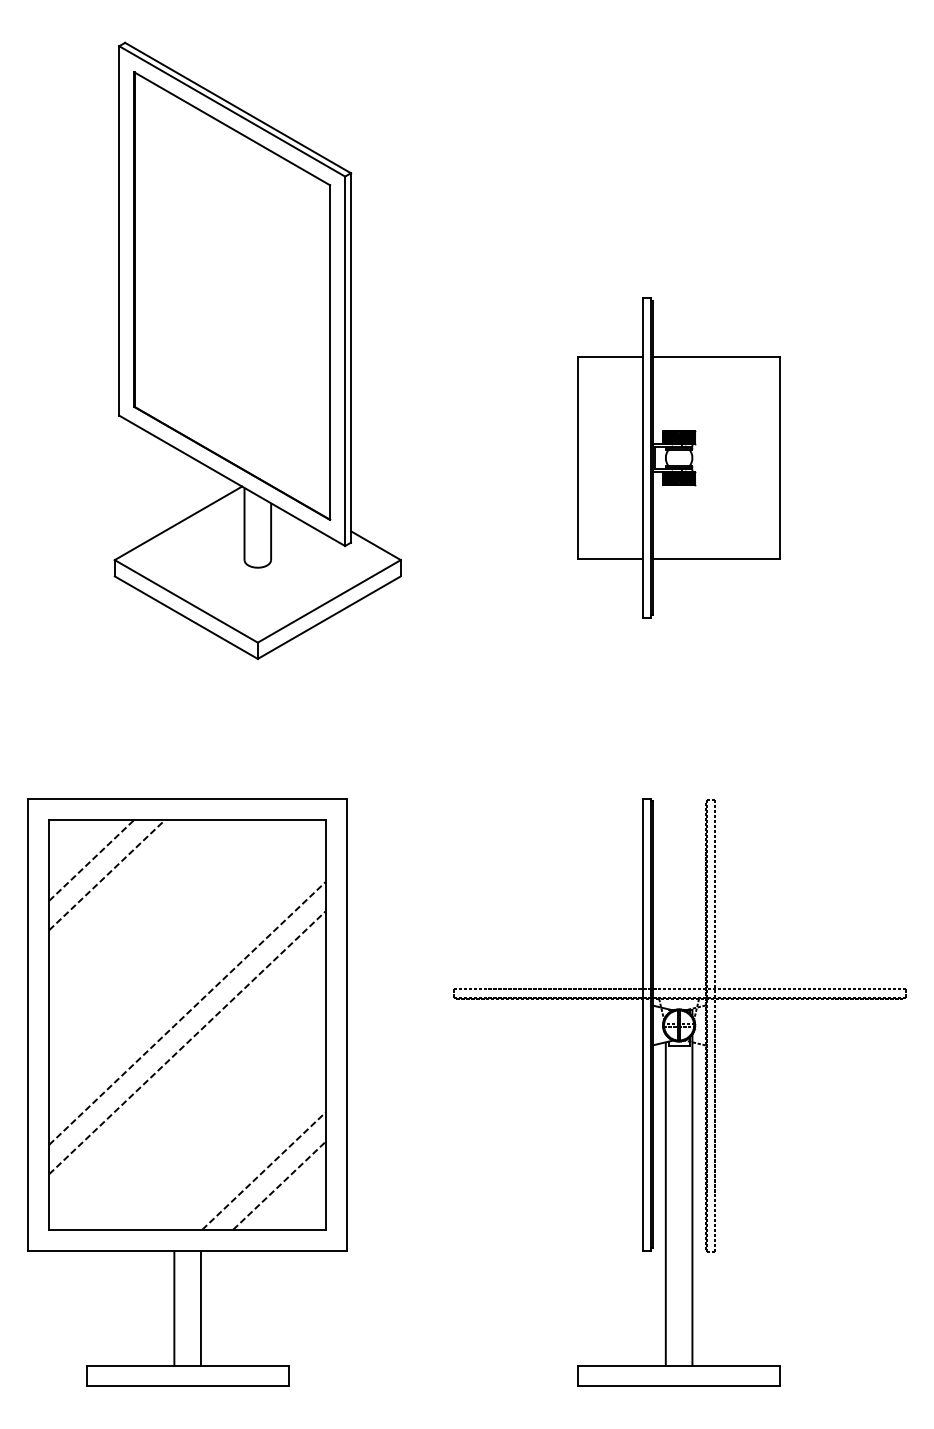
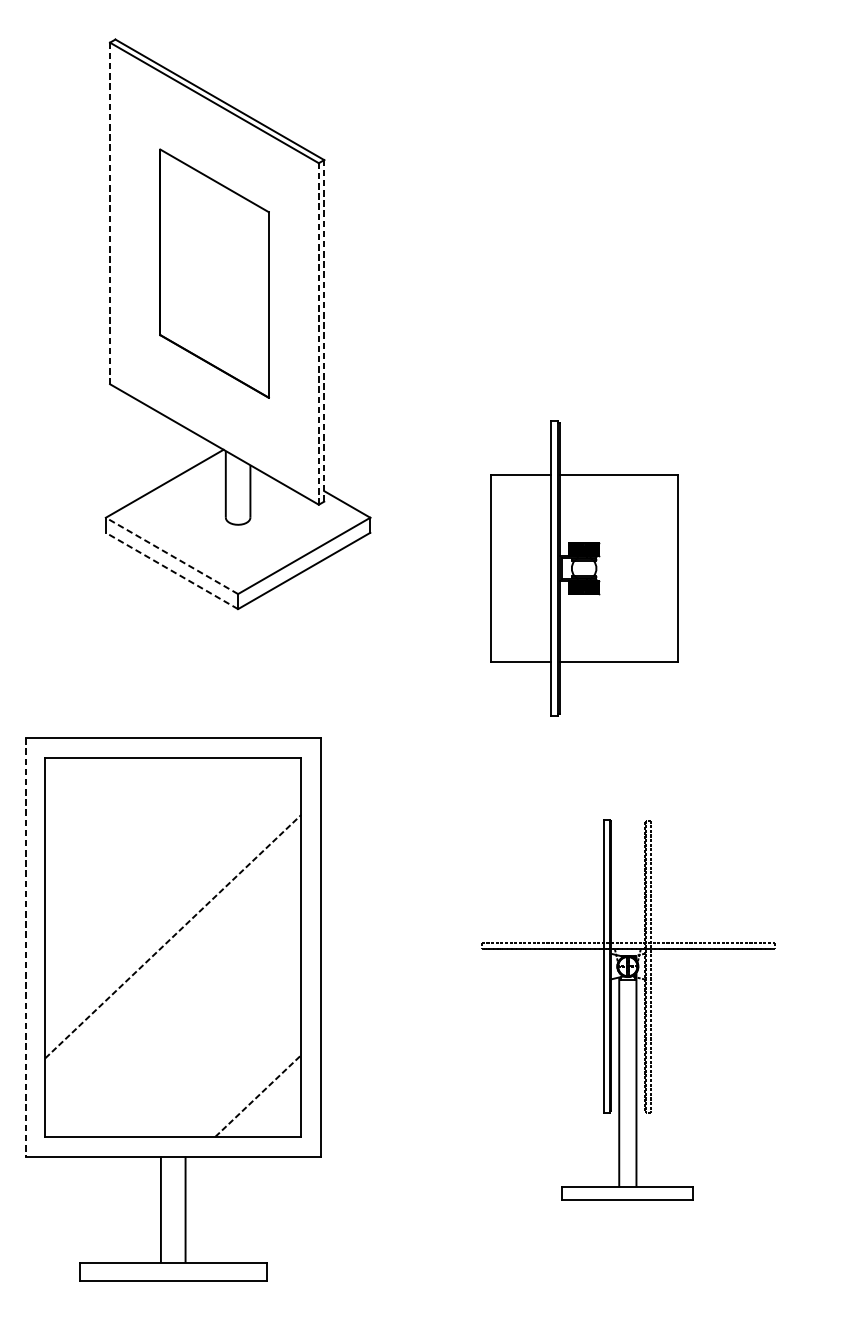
line: (119, 230) -> (110, 213), solid -> dashed
part: (232, 295) -> (214, 273), size x0.6
line: (351, 357) -> (324, 330), solid -> dashed
line: (345, 361) -> (319, 334), solid -> dashed
part: (678, 457) -> (583, 568), moved
line: (186, 601) -> (172, 556), solid -> dashed
line: (186, 617) -> (172, 570), solid -> dashed
line: (91, 859) -> (84, 794), removed
line: (107, 874) -> (99, 808), removed
line: (27, 1025) -> (25, 948), solid -> dashed
line: (187, 1042) -> (173, 963), removed
part: (679, 1092) -> (627, 1009), size x0.7
line: (264, 1170) -> (244, 1082), removed

